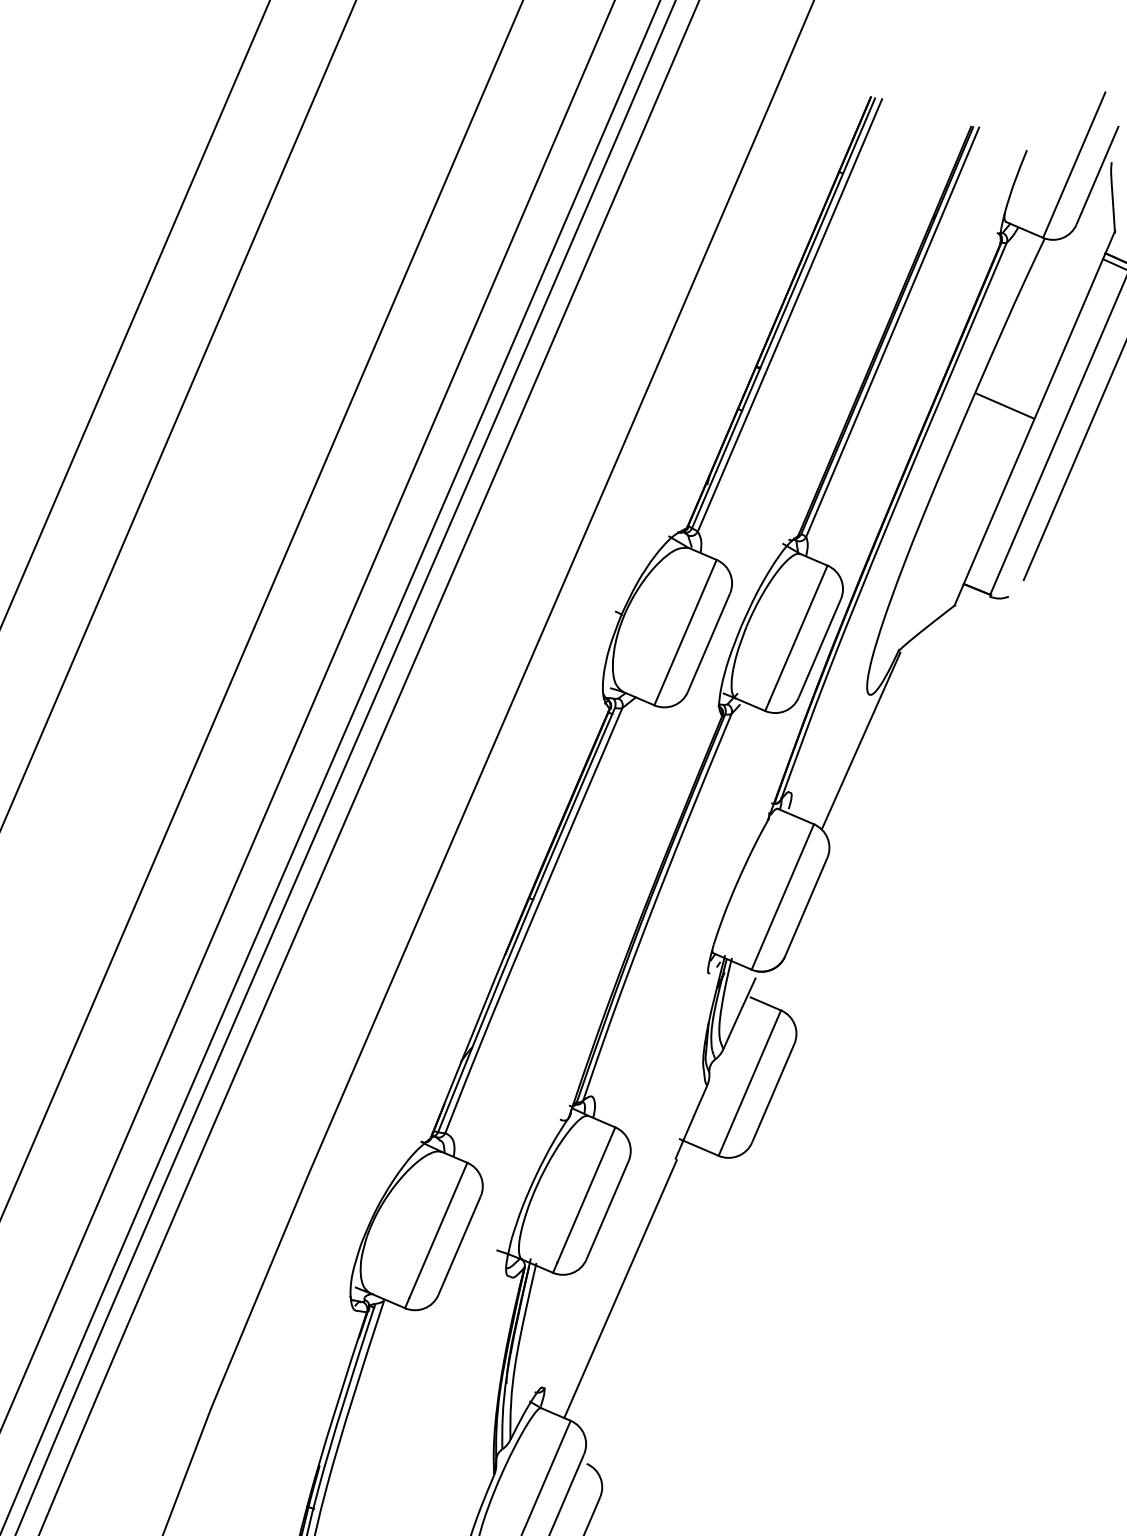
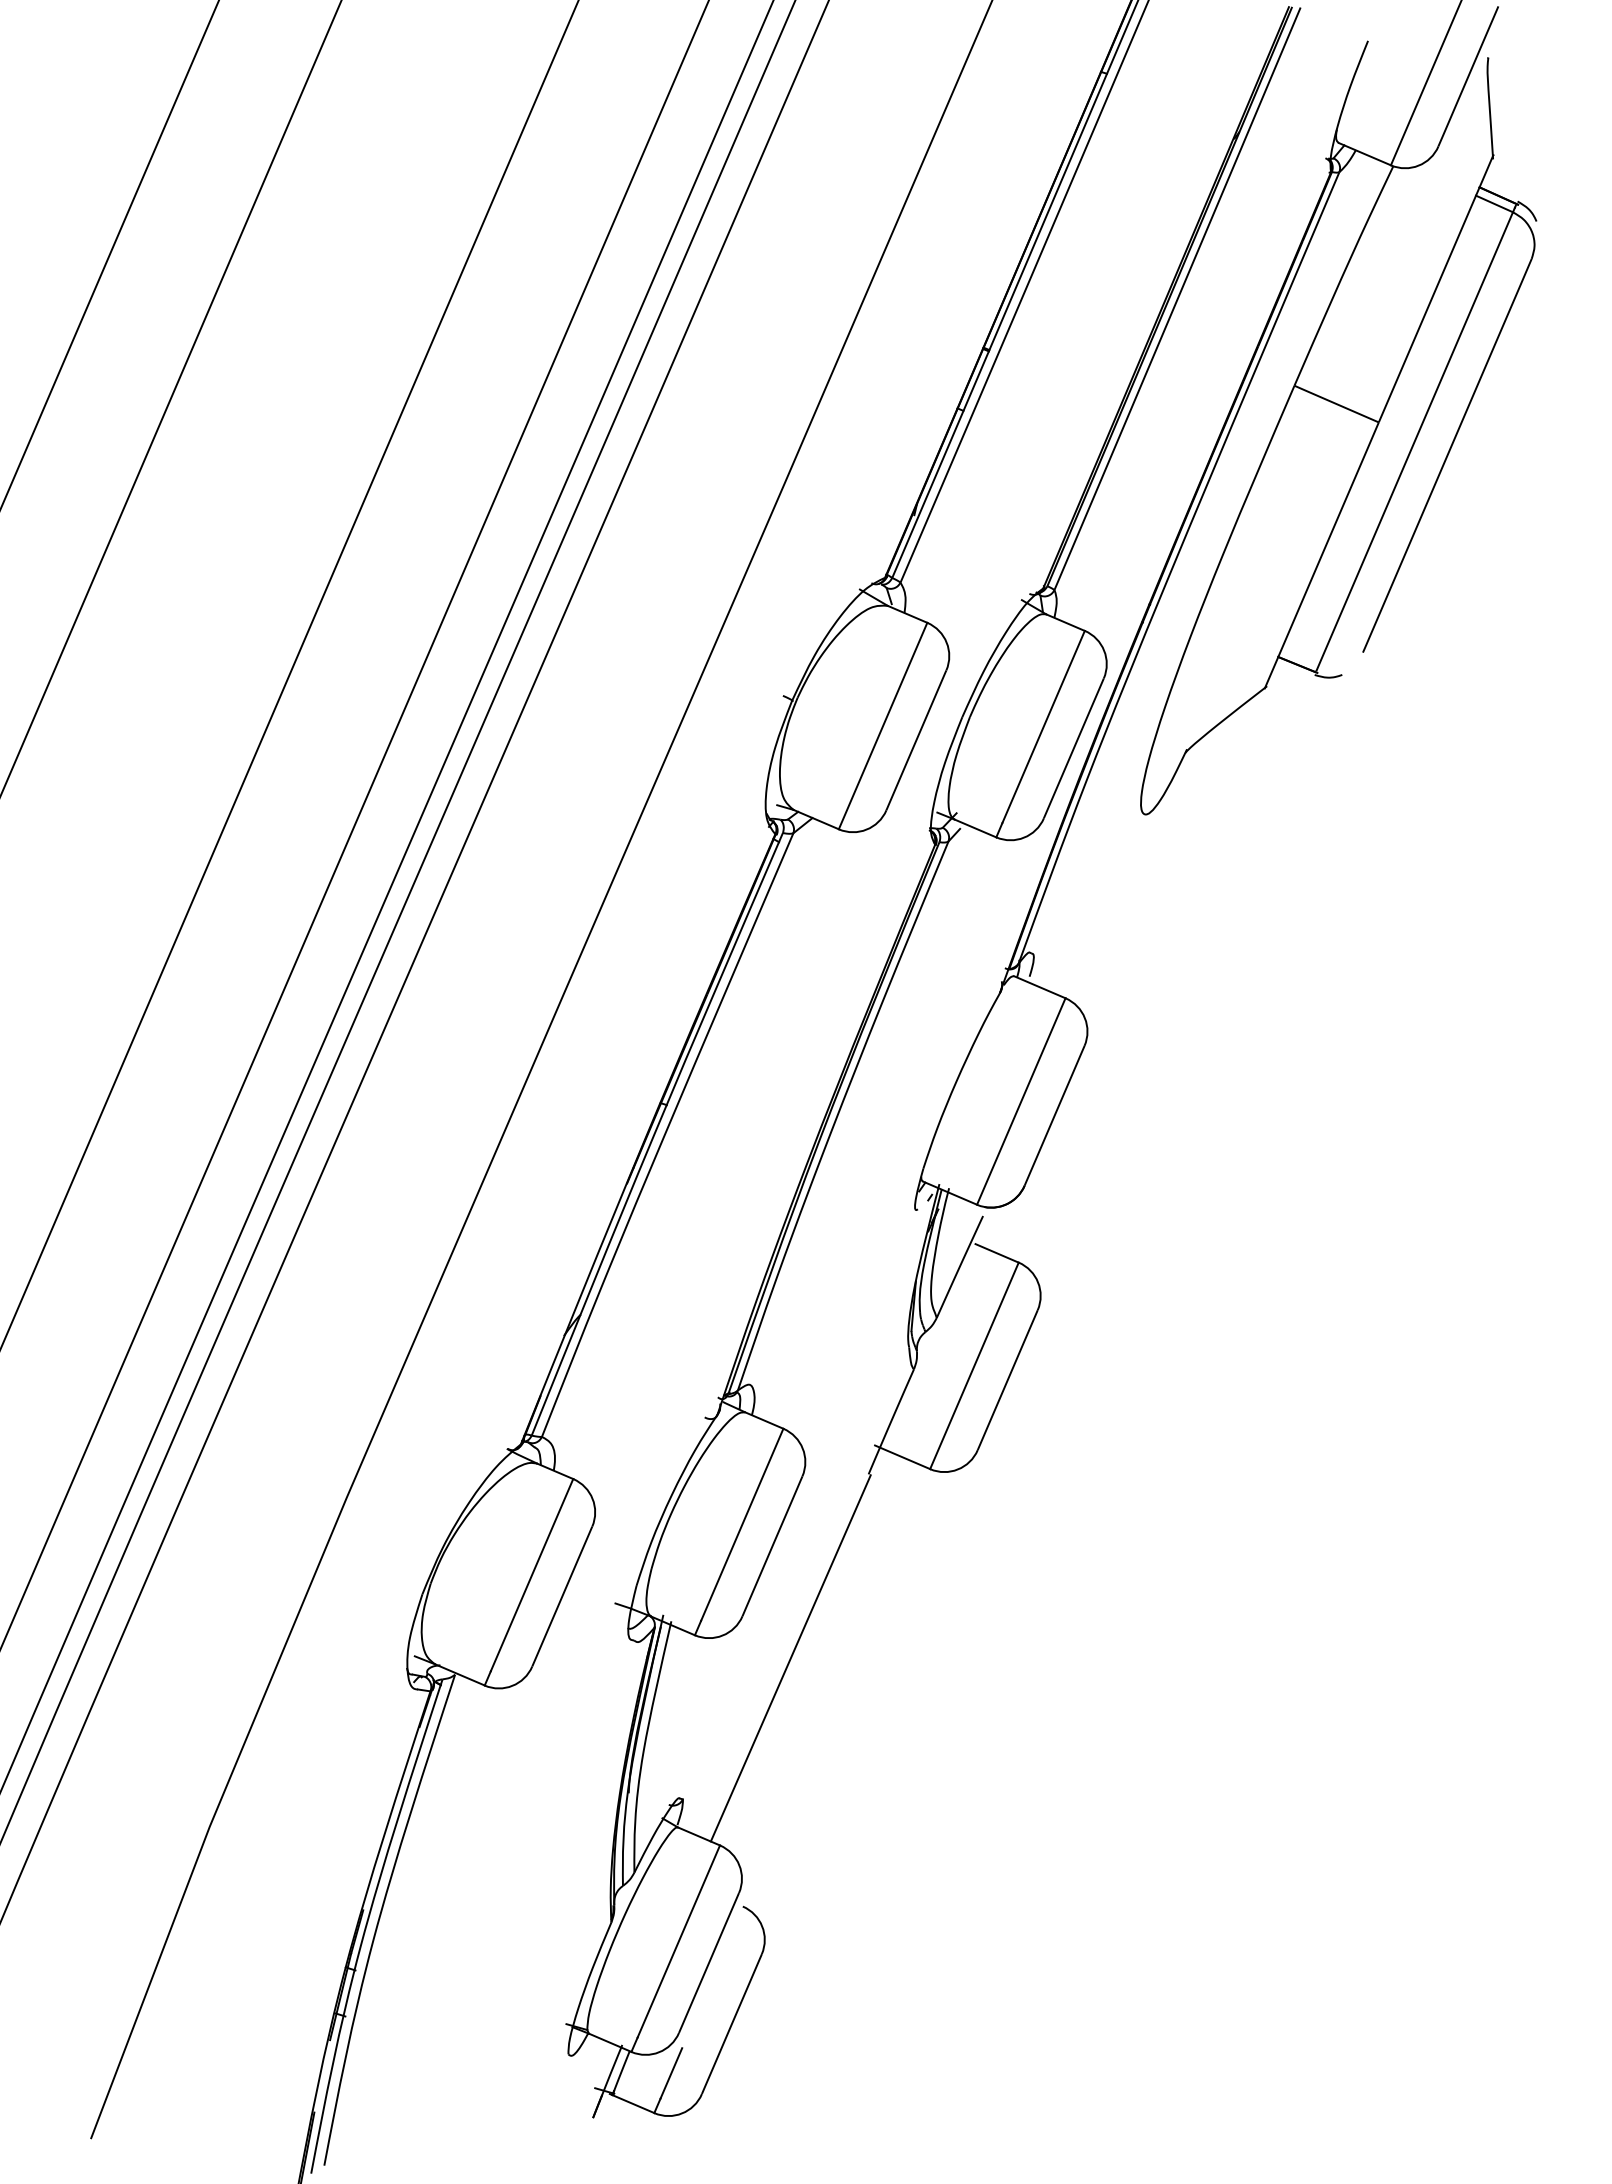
line: (861, 740) -> (1132, 879), removed

